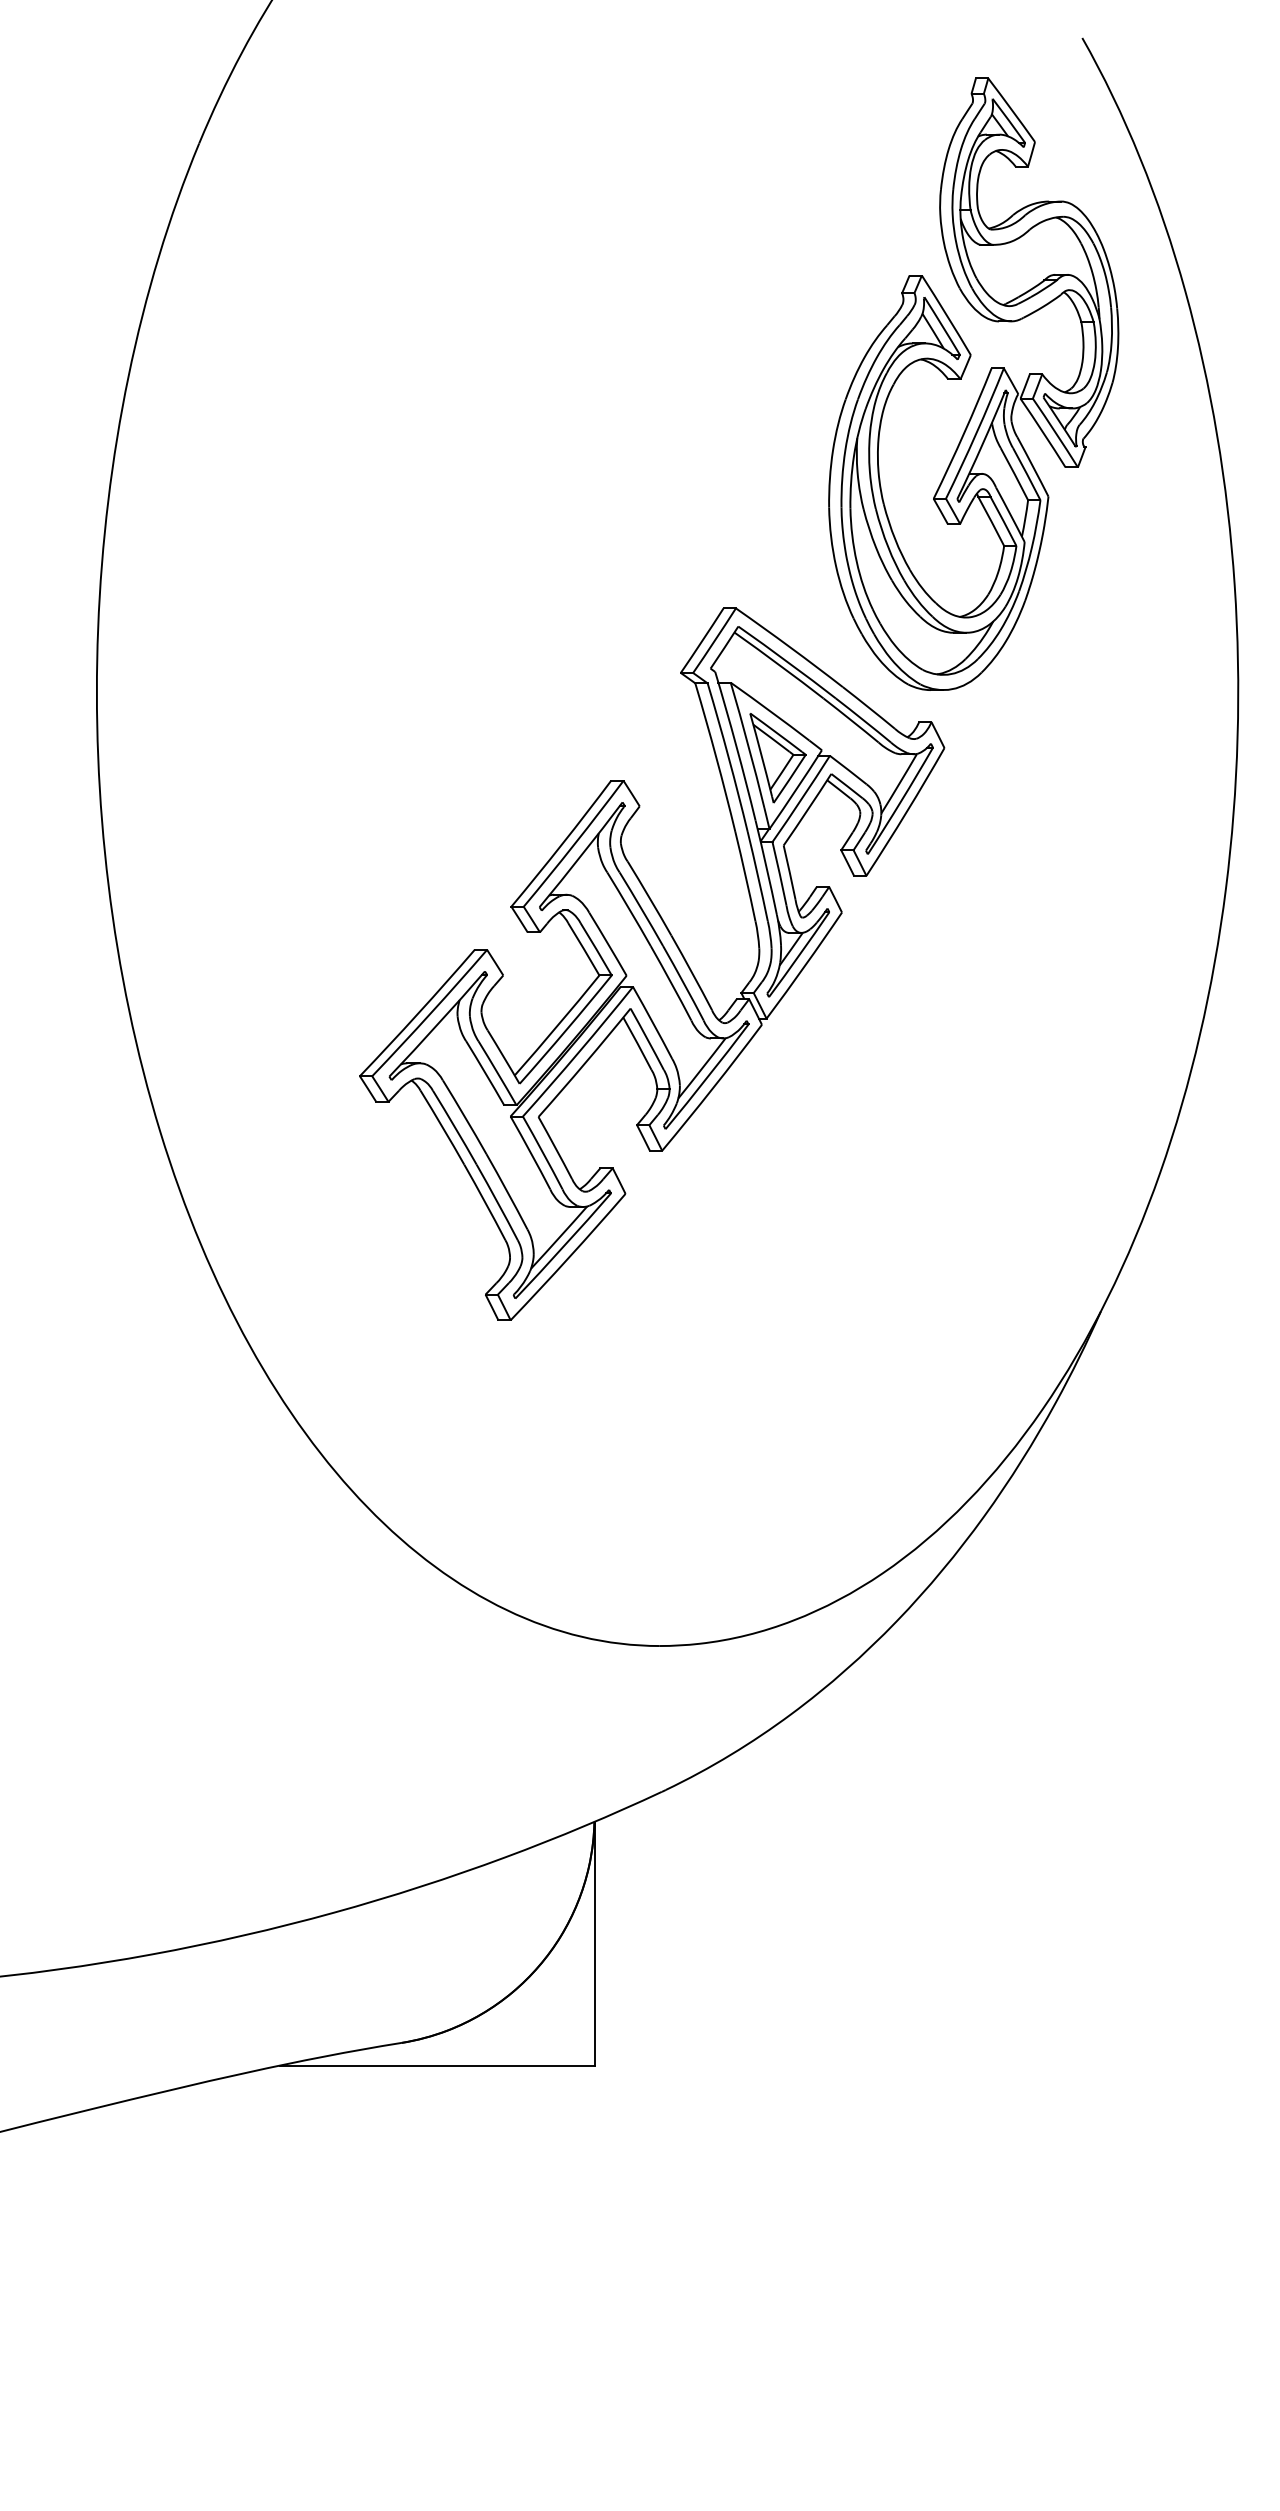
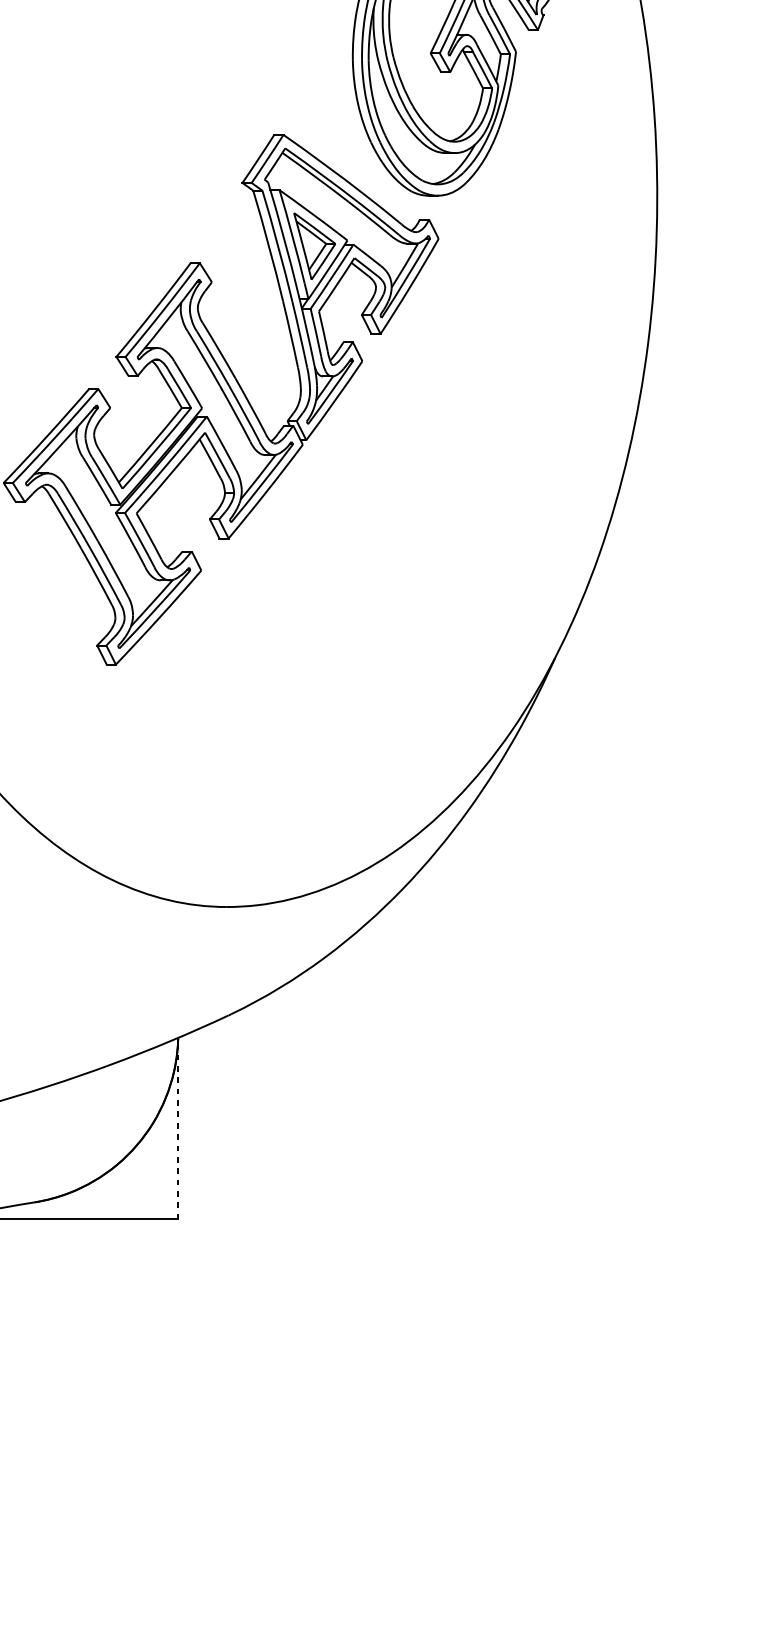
line: (594, 1943) -> (178, 1128), solid -> dashed

